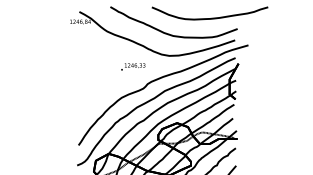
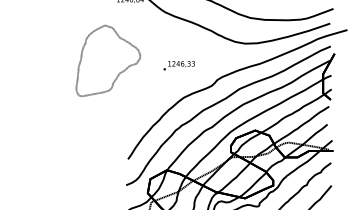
text: (133, 66) -> (179, 65), moved
part: (62, 69) -> (107, 61), added

